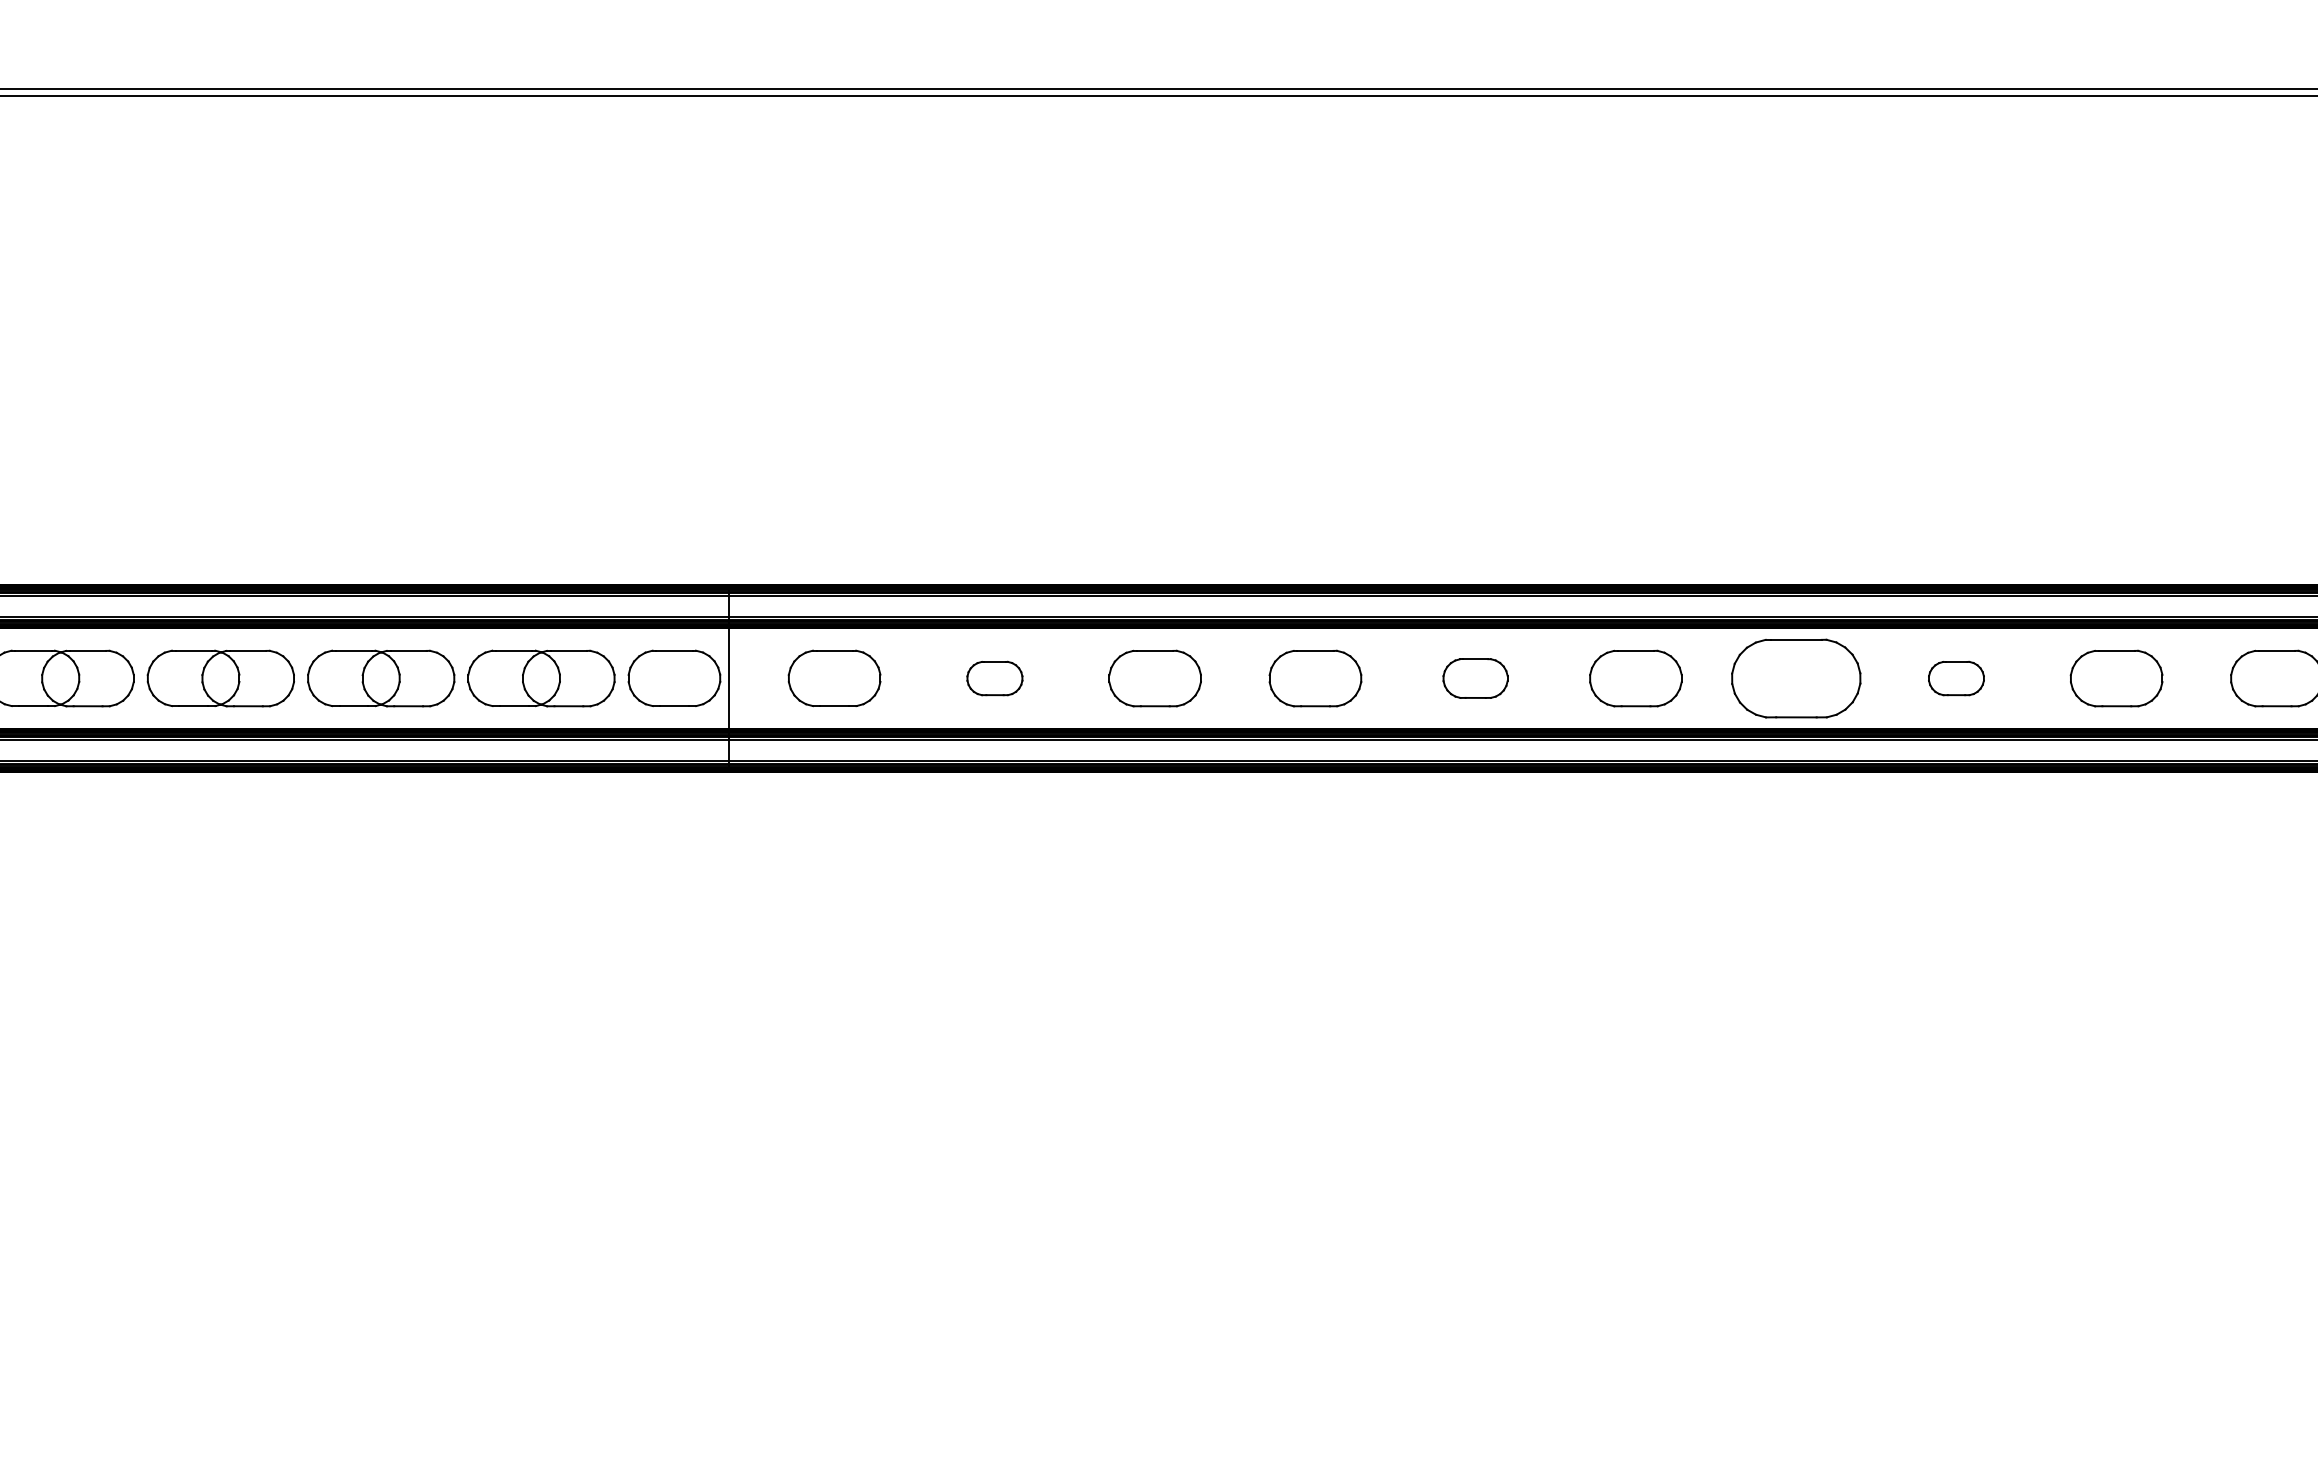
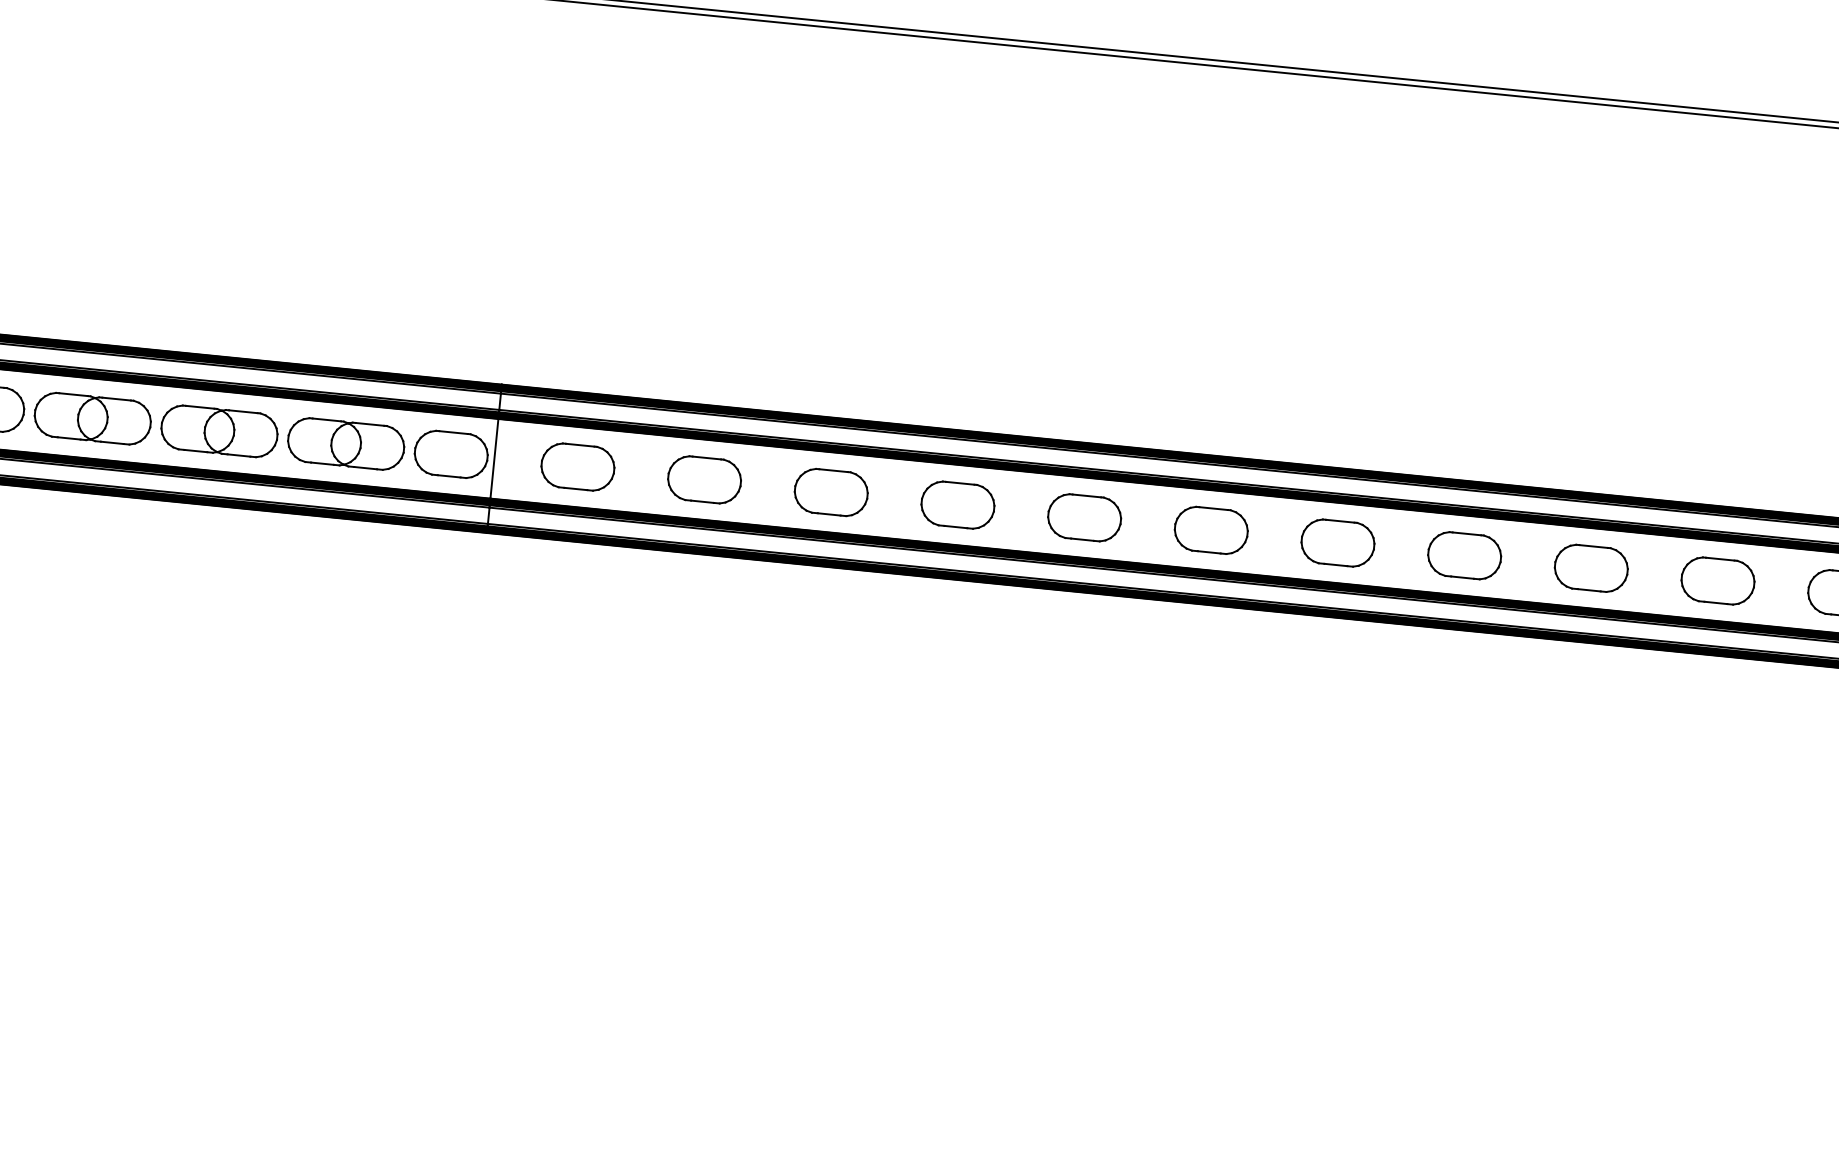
part: (994, 678) -> (704, 479), size x1.67
part: (1475, 678) -> (1084, 517), size x1.43
part: (1795, 678) -> (1337, 542), size x0.71
part: (1956, 678) -> (1464, 555), size x1.67

